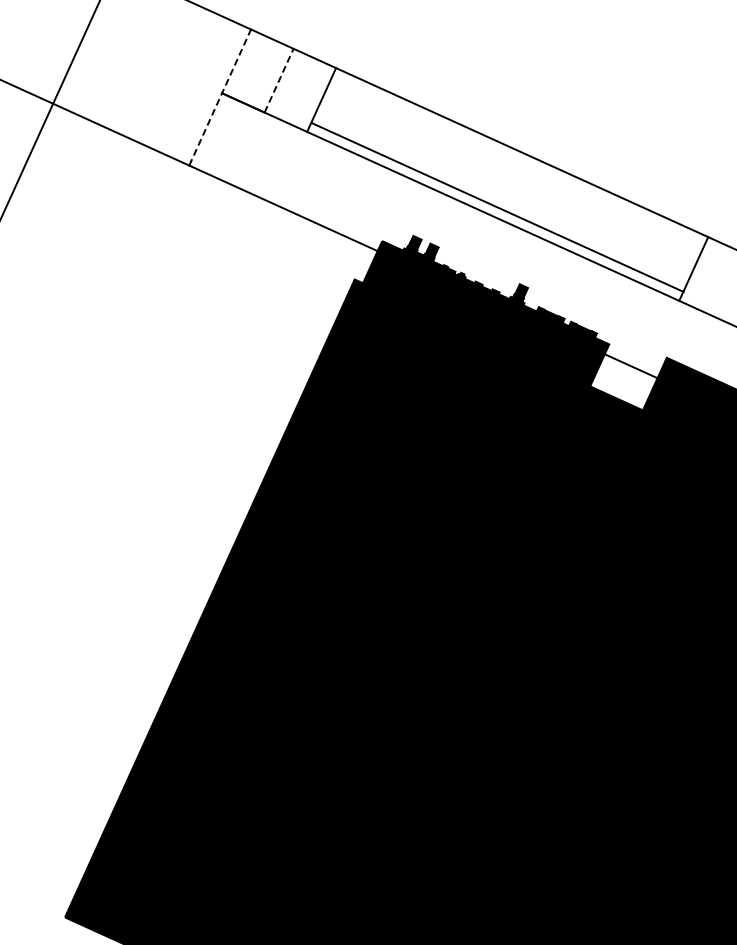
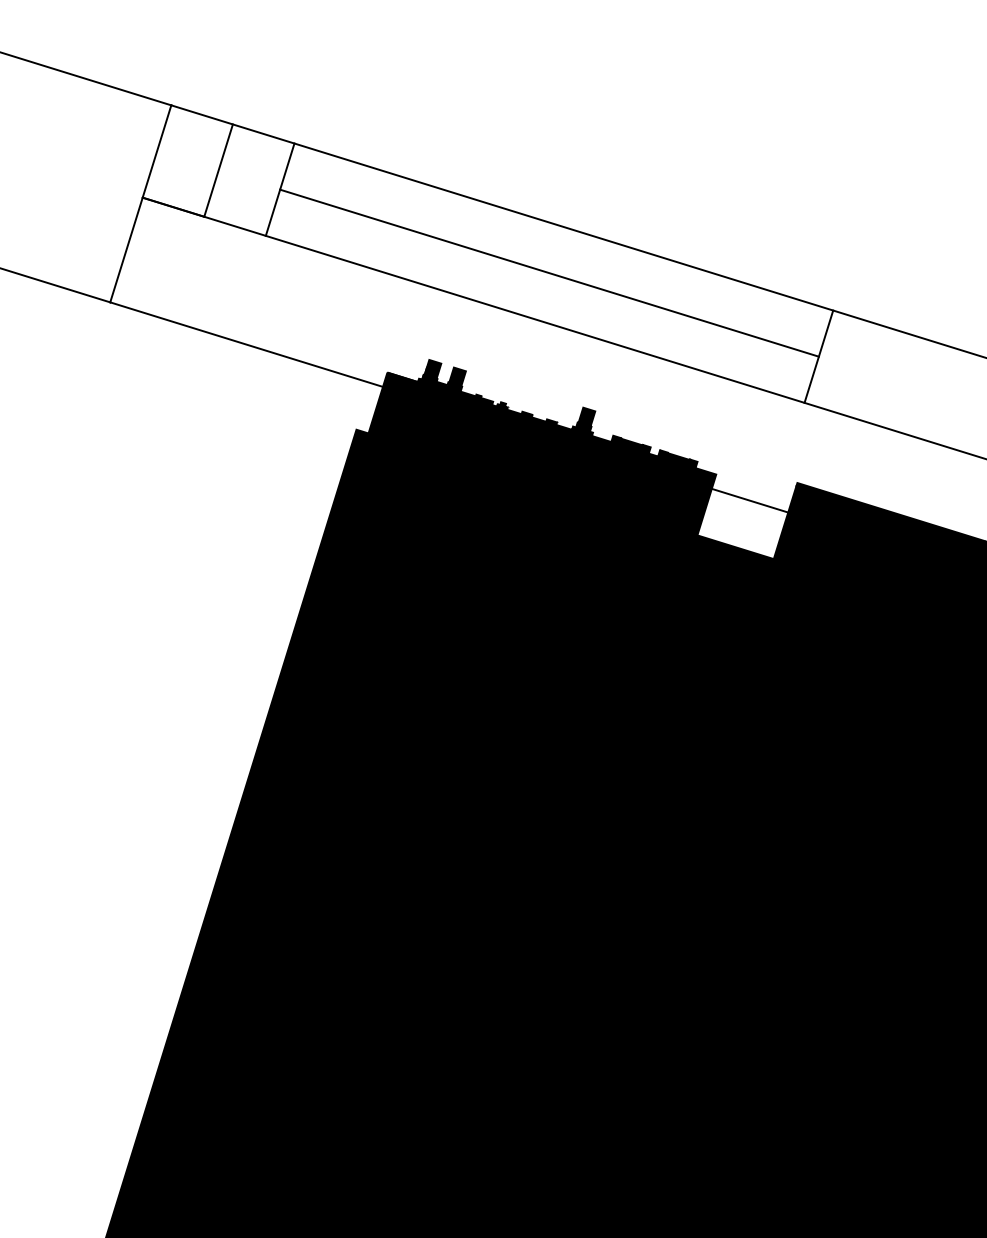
line: (279, 80) -> (219, 170), dashed -> solid
line: (220, 97) -> (141, 203), dashed -> solid
line: (497, 207) -> (549, 273), moved

